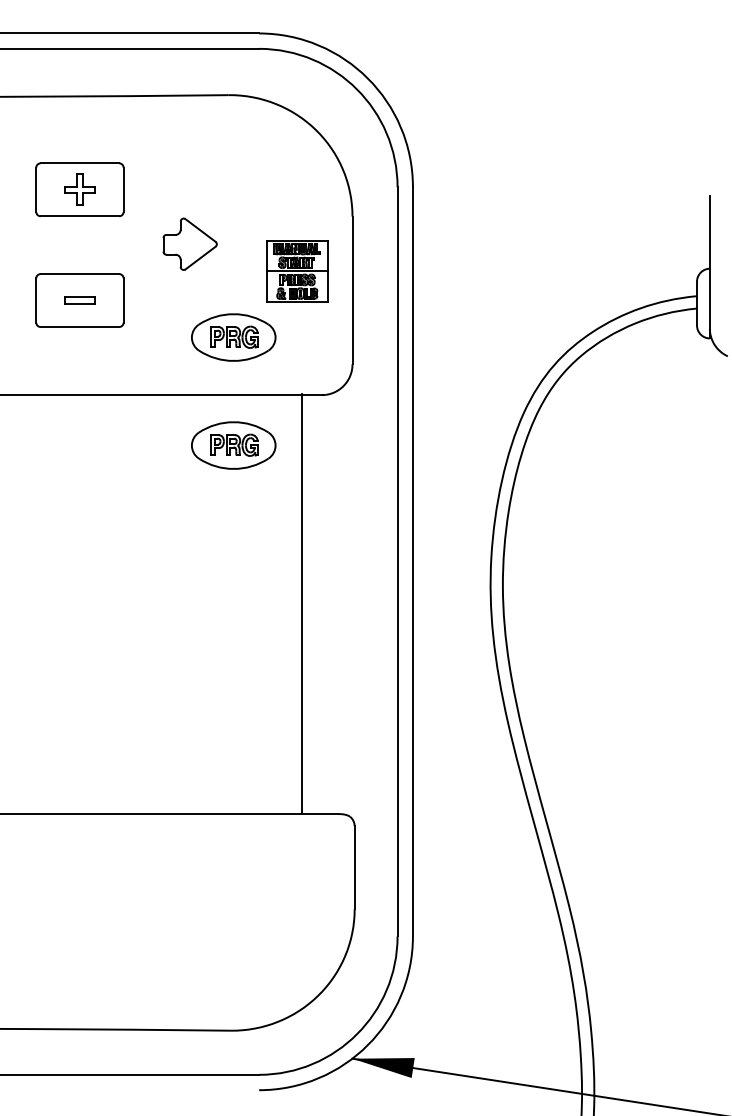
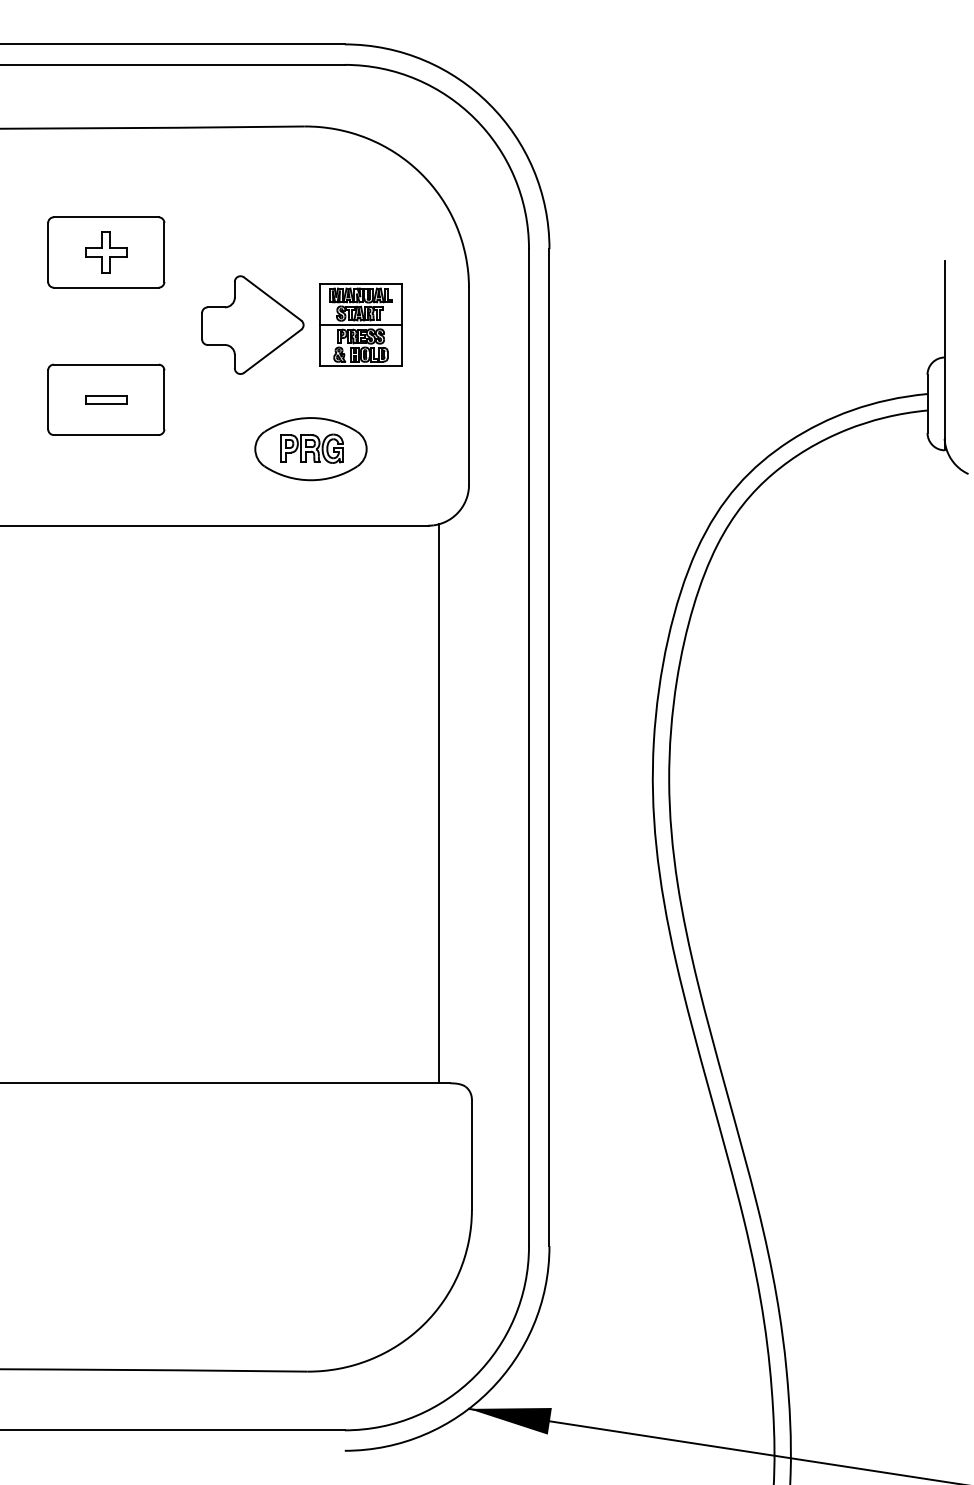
part: (190, 243) -> (253, 323), size x1.43
part: (297, 271) -> (361, 325), moved
part: (233, 445) -> (310, 592), removed
line: (302, 603) -> (439, 803), moved

